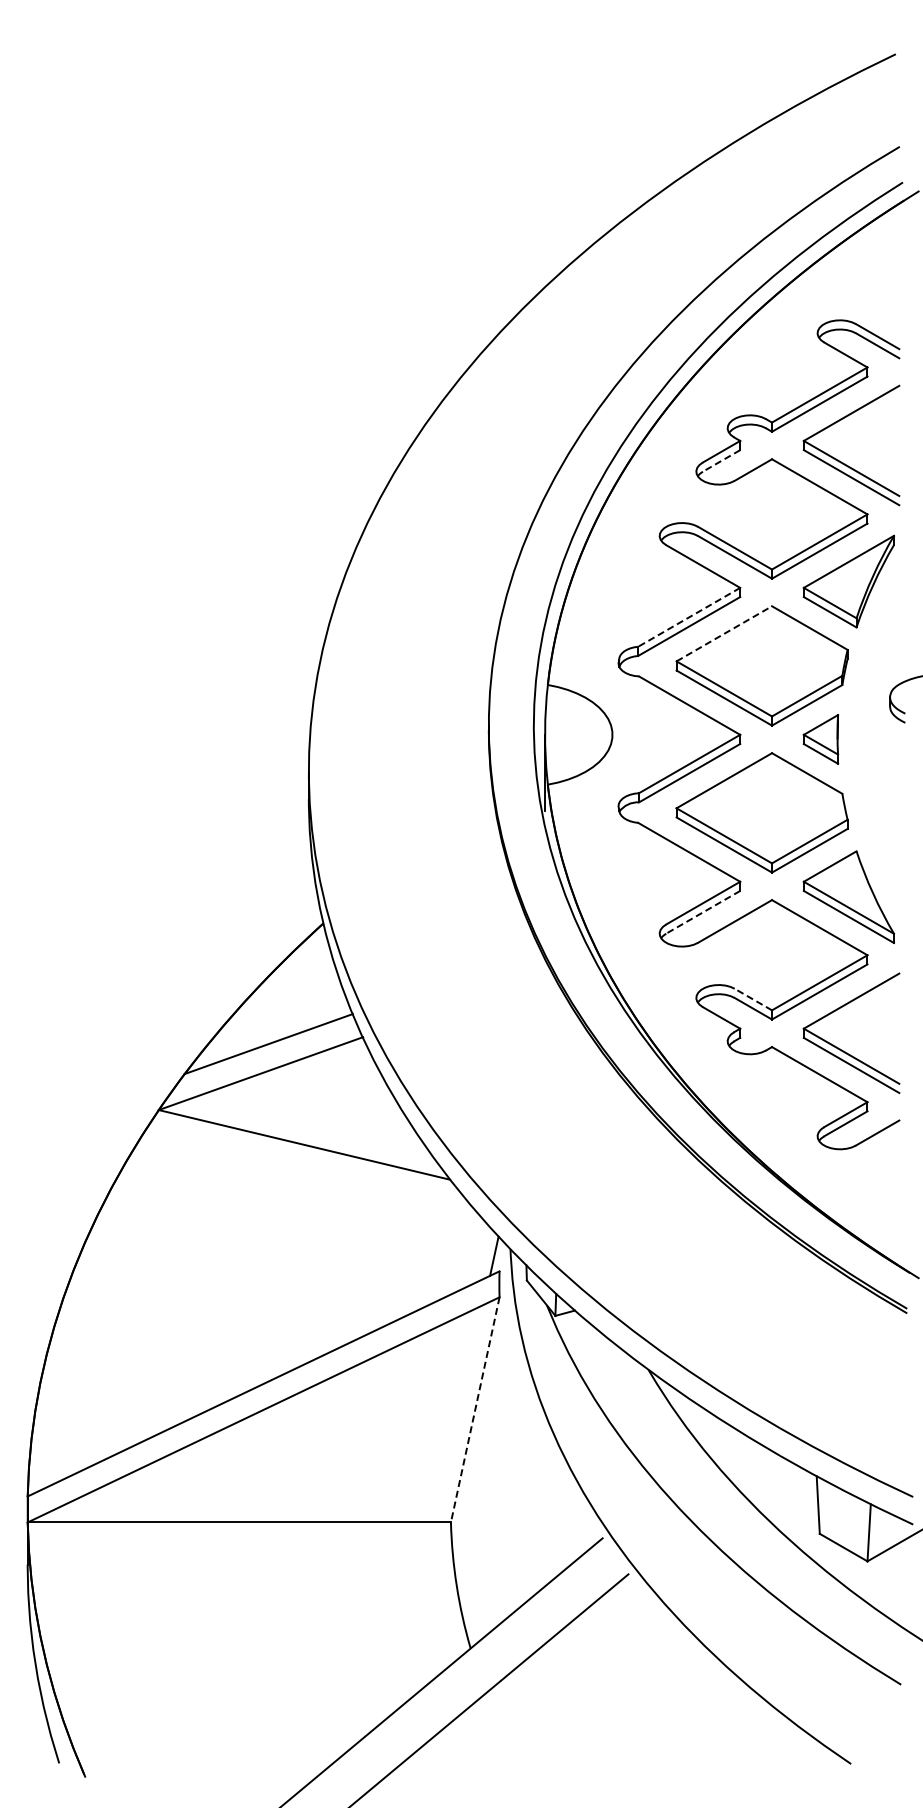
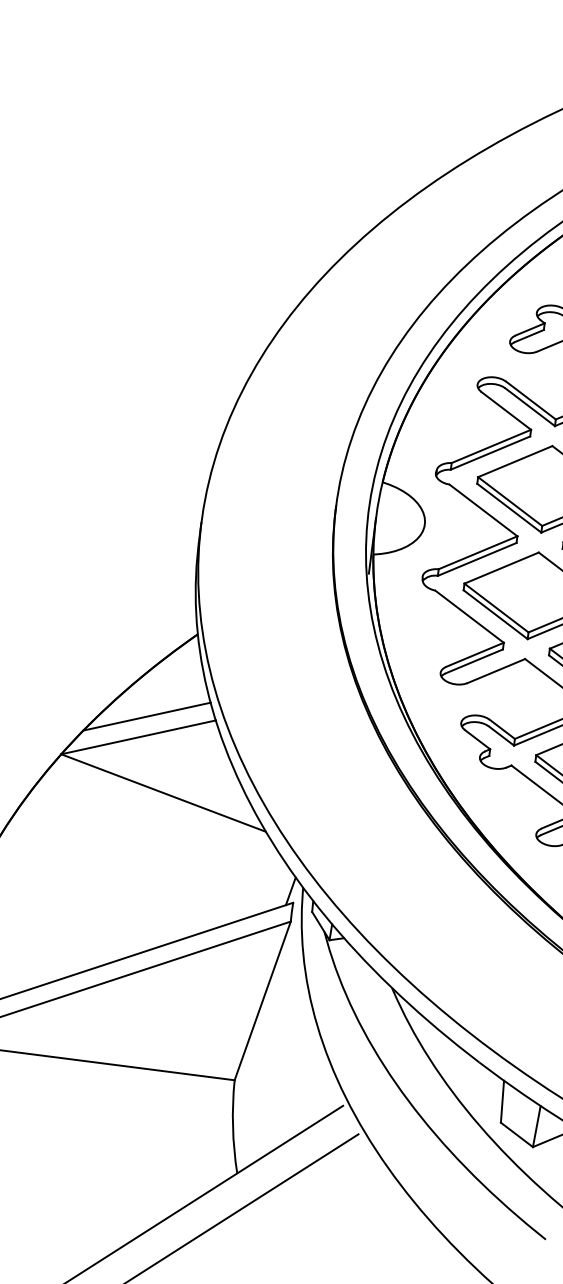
line: (721, 460) -> (529, 335), dashed -> solid
line: (689, 617) -> (491, 446), dashed -> solid
line: (724, 633) -> (515, 461), dashed -> solid
line: (703, 912) -> (474, 661), dashed -> solid
line: (753, 999) -> (502, 729), dashed -> solid
line: (475, 1410) -> (262, 1001), dashed -> solid

